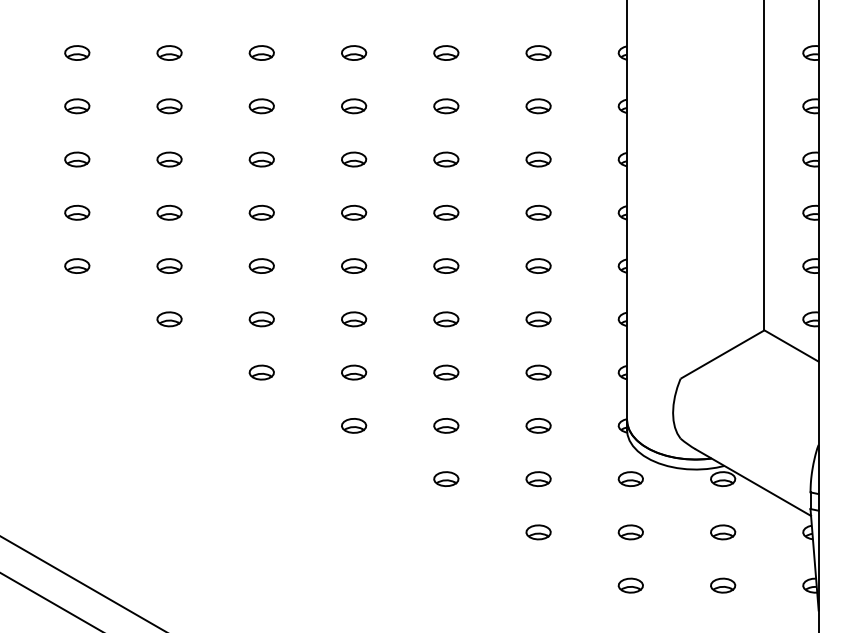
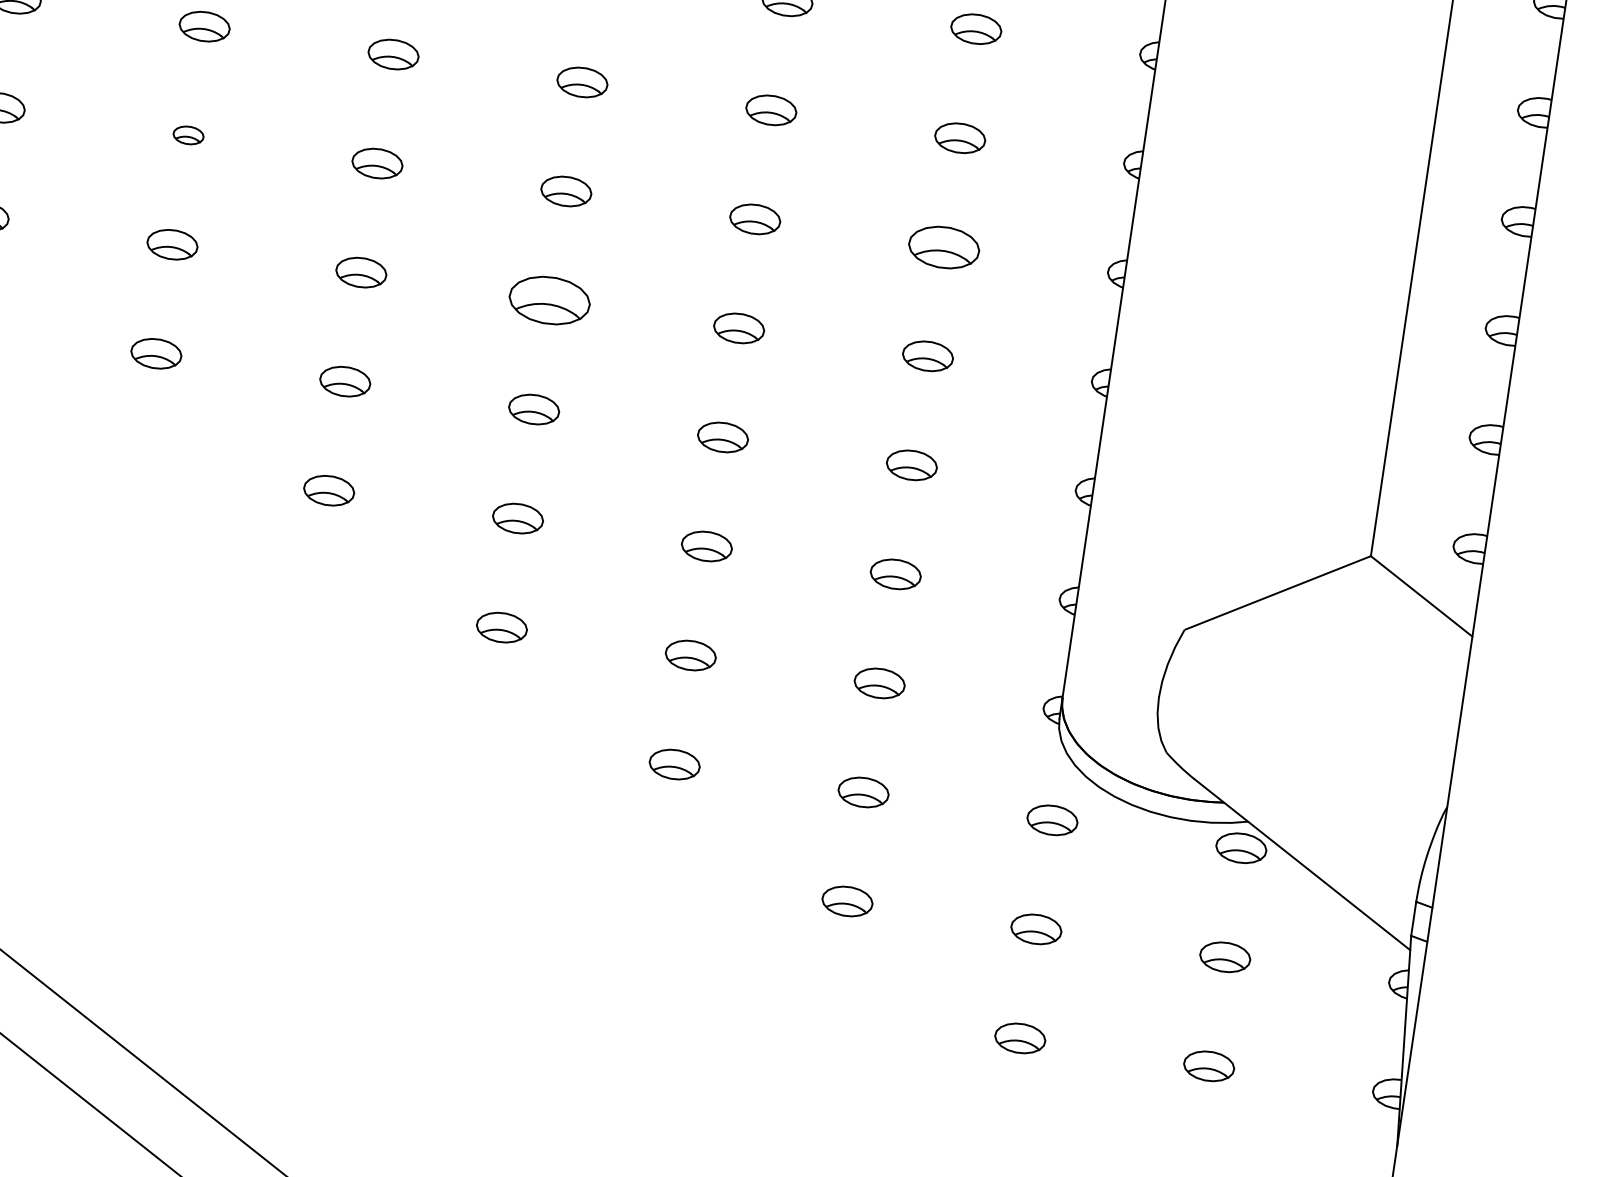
part: (169, 212) -> (188, 135), size x0.6
part: (538, 212) -> (943, 246), size x1.4
part: (354, 265) -> (551, 299), size x1.6

